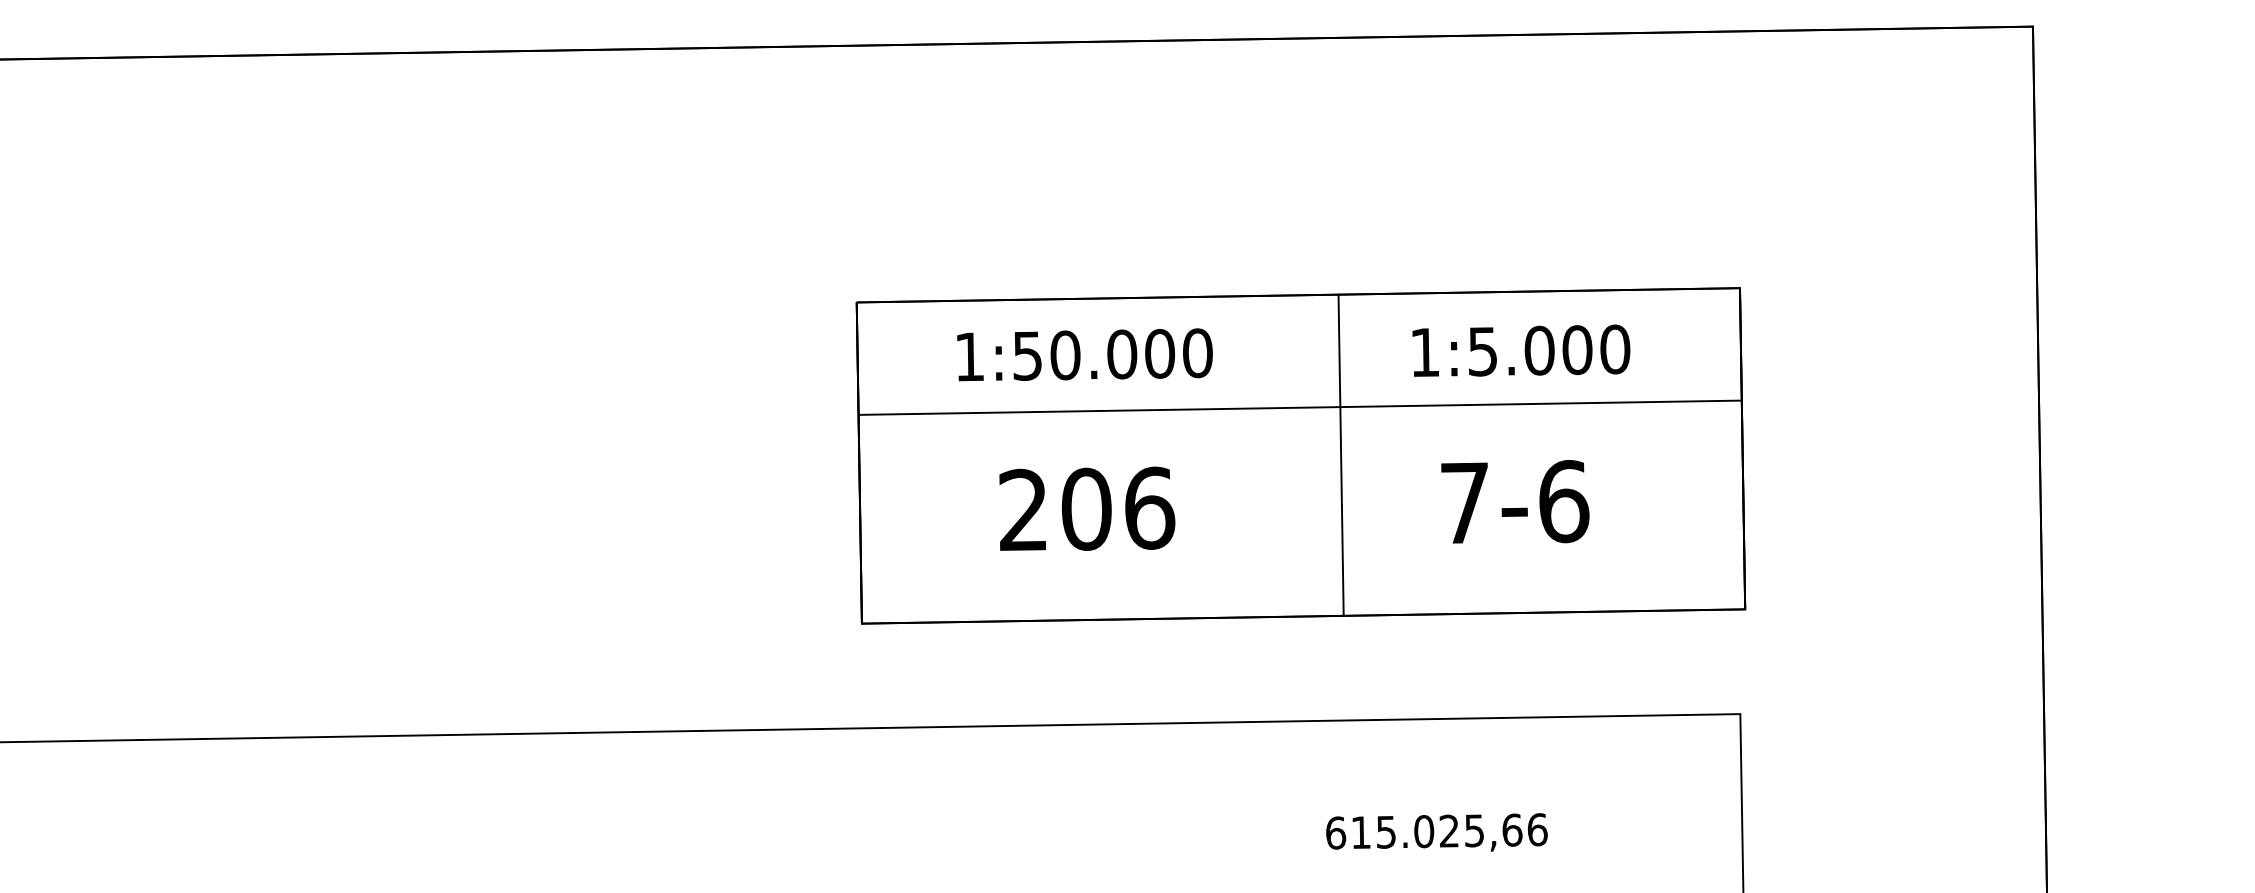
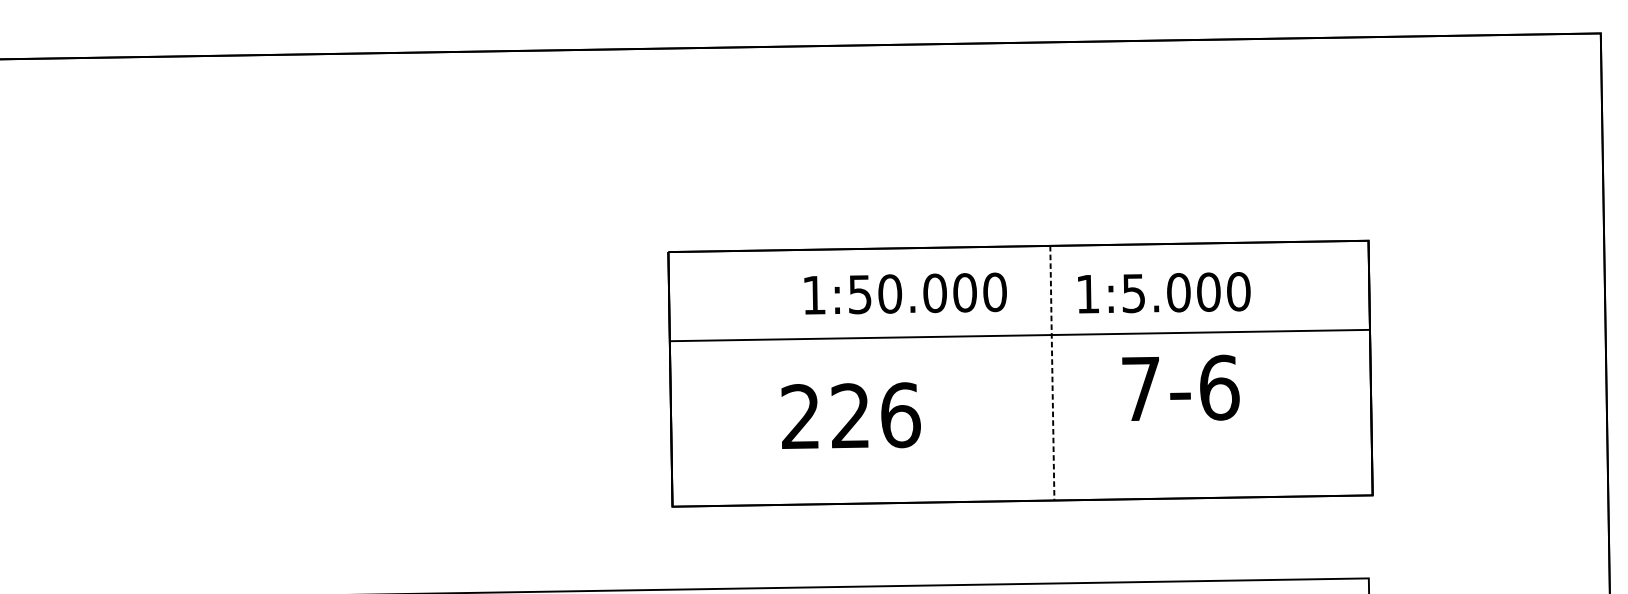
text: (1521, 350) -> (1164, 292), moved
text: (1084, 354) -> (905, 293), moved
line: (1341, 455) -> (1052, 373), solid -> dashed
text: (1515, 501) -> (1181, 387), moved
text: (1086, 508) -> (850, 415), 206 -> 226

